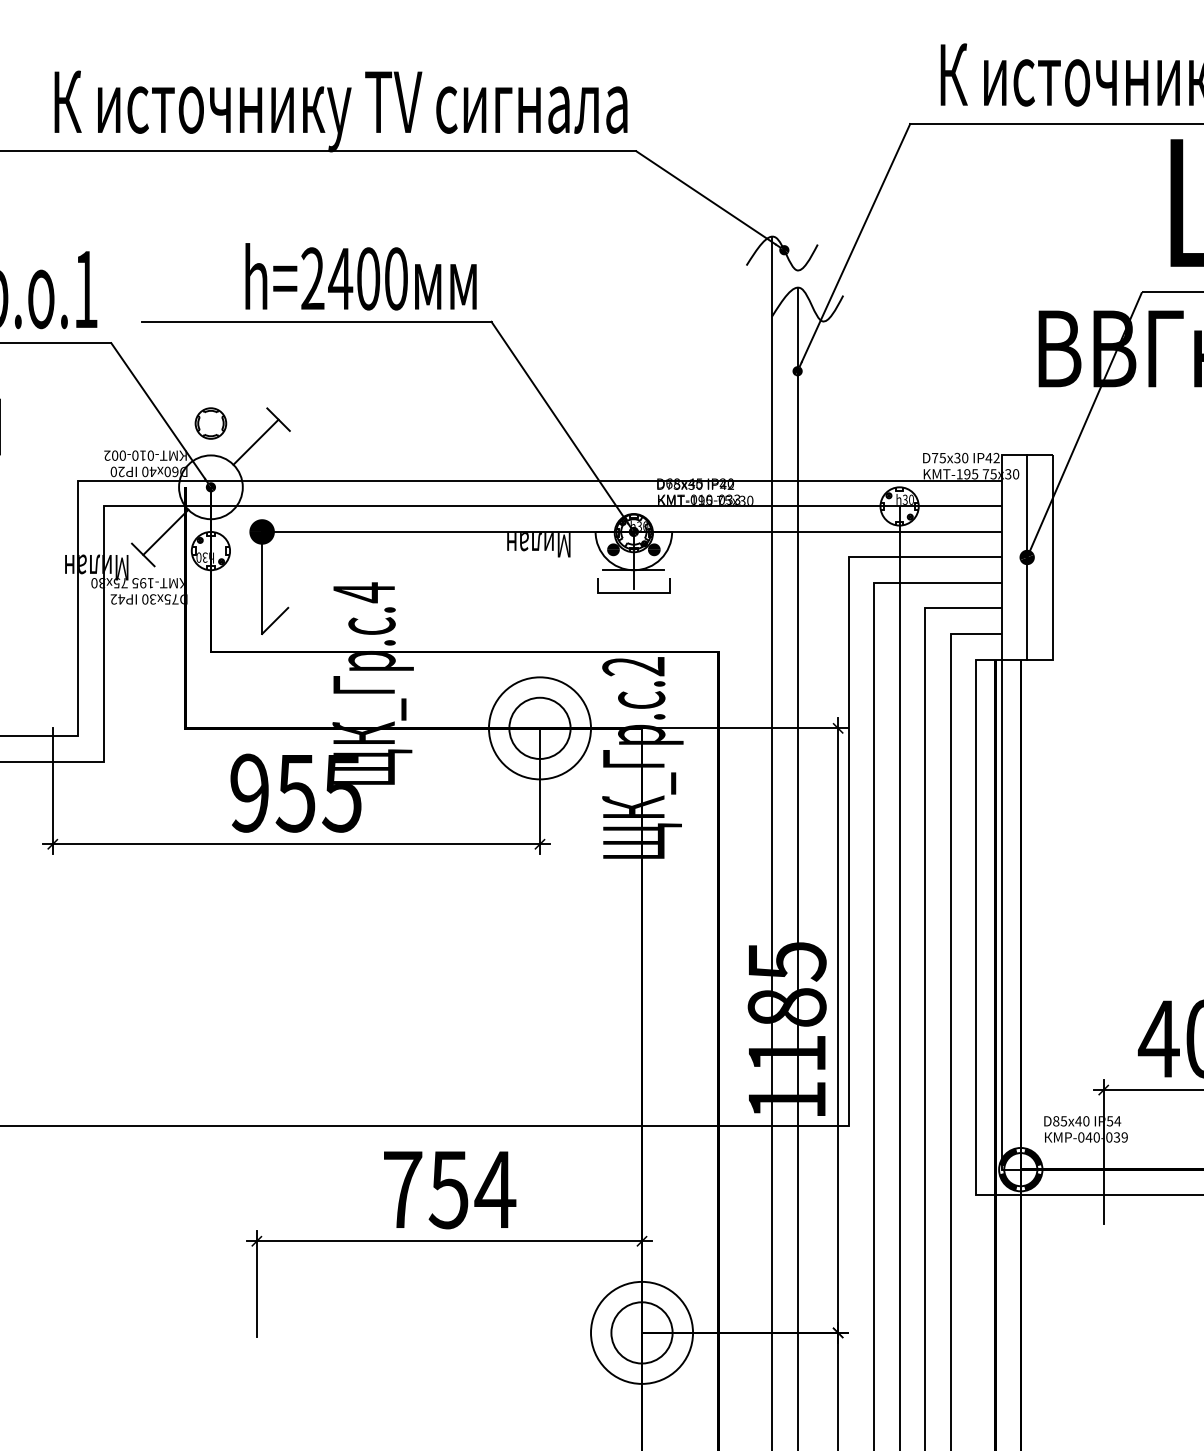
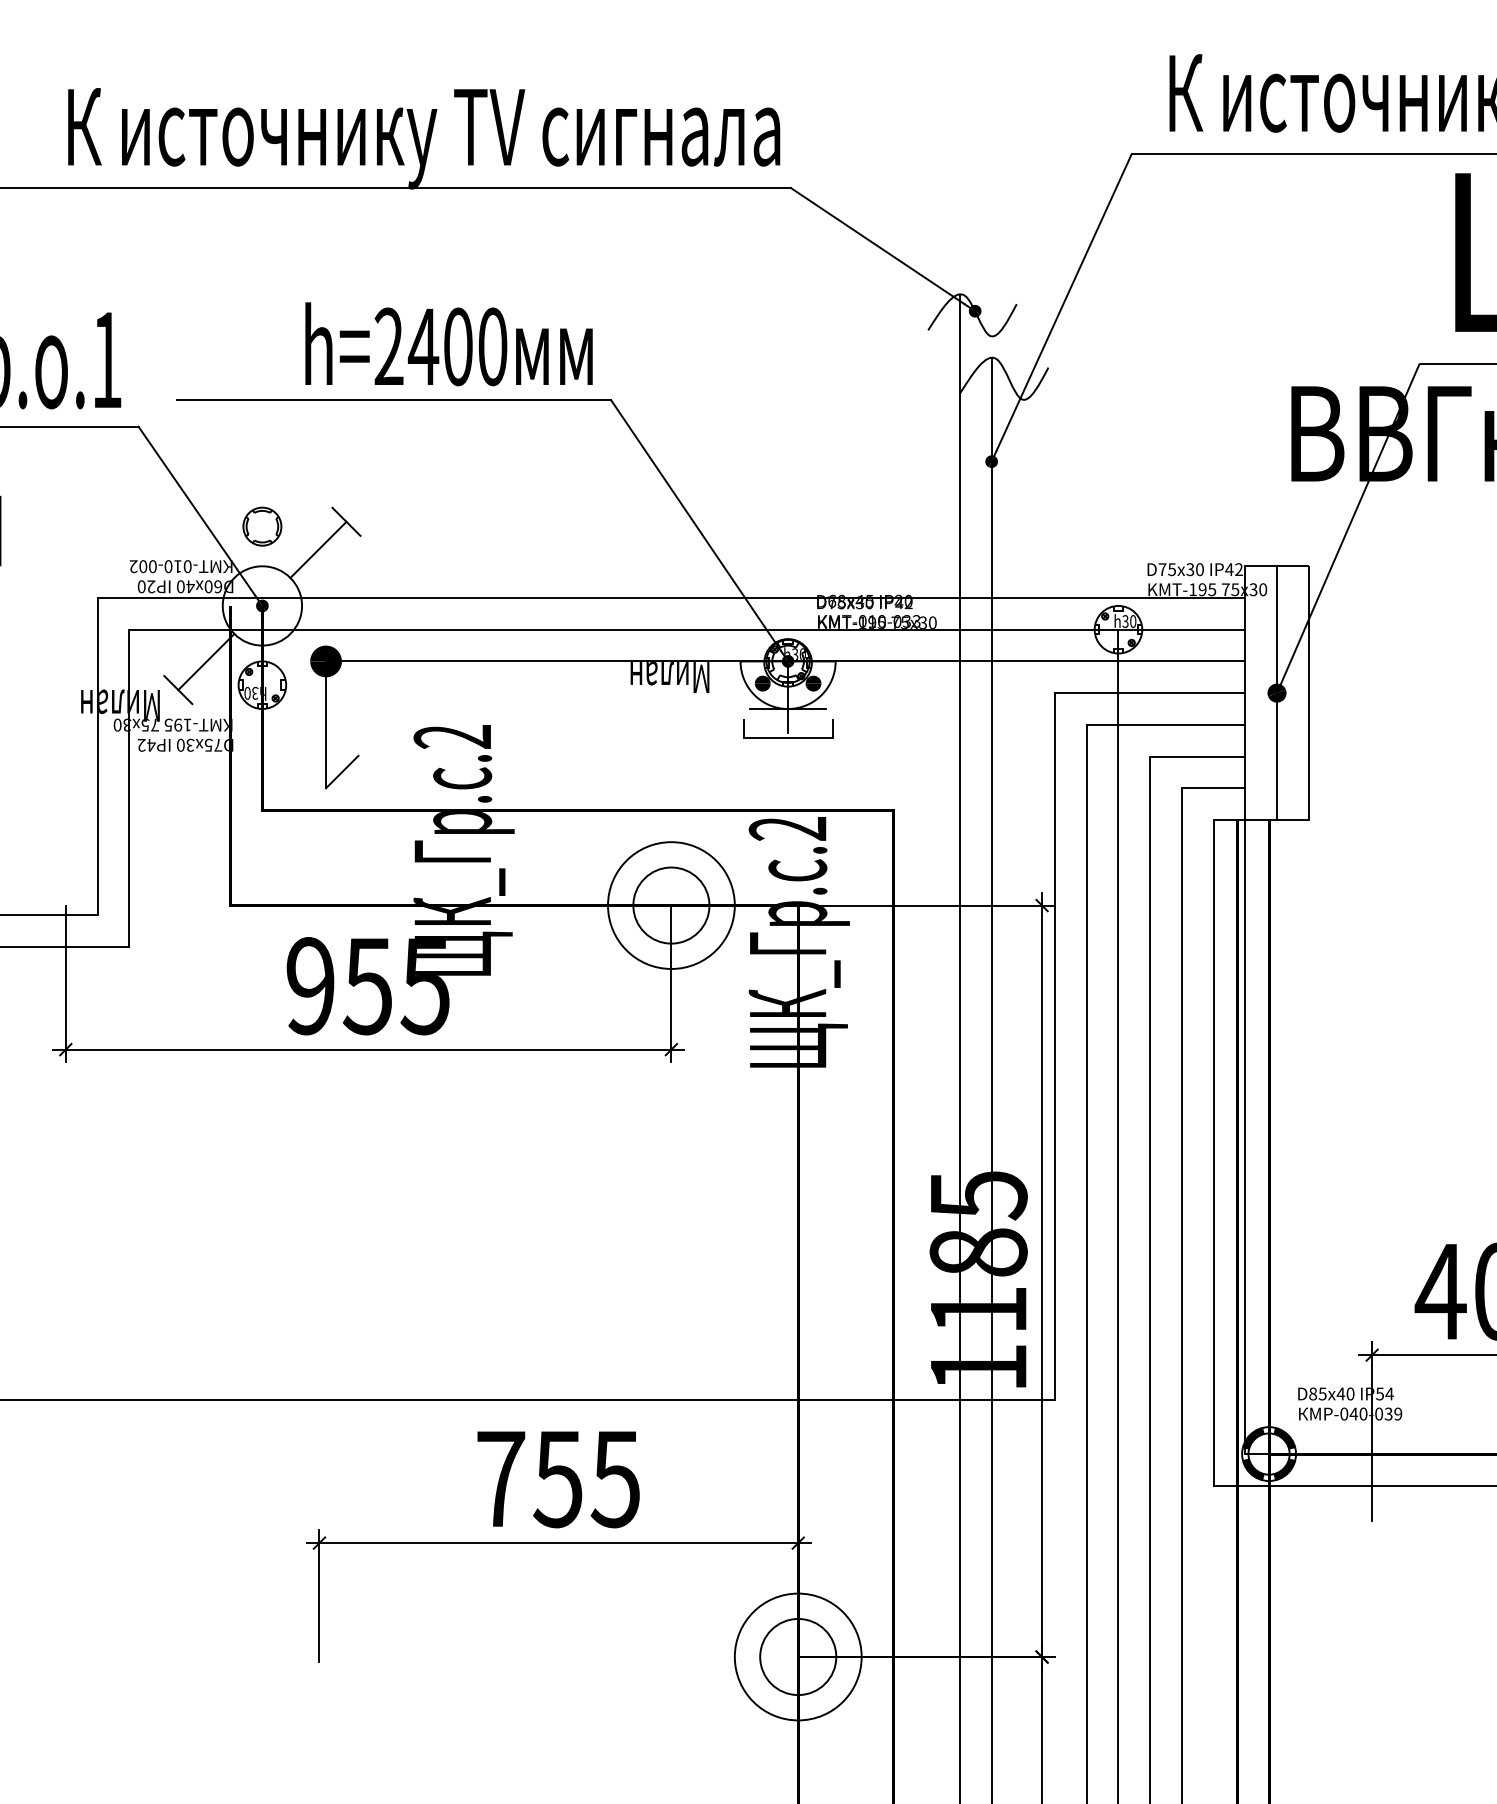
text: (363, 593) -> (451, 737), .4 -> .2
text: (495, 1190) -> (615, 1479), 754 -> 755

